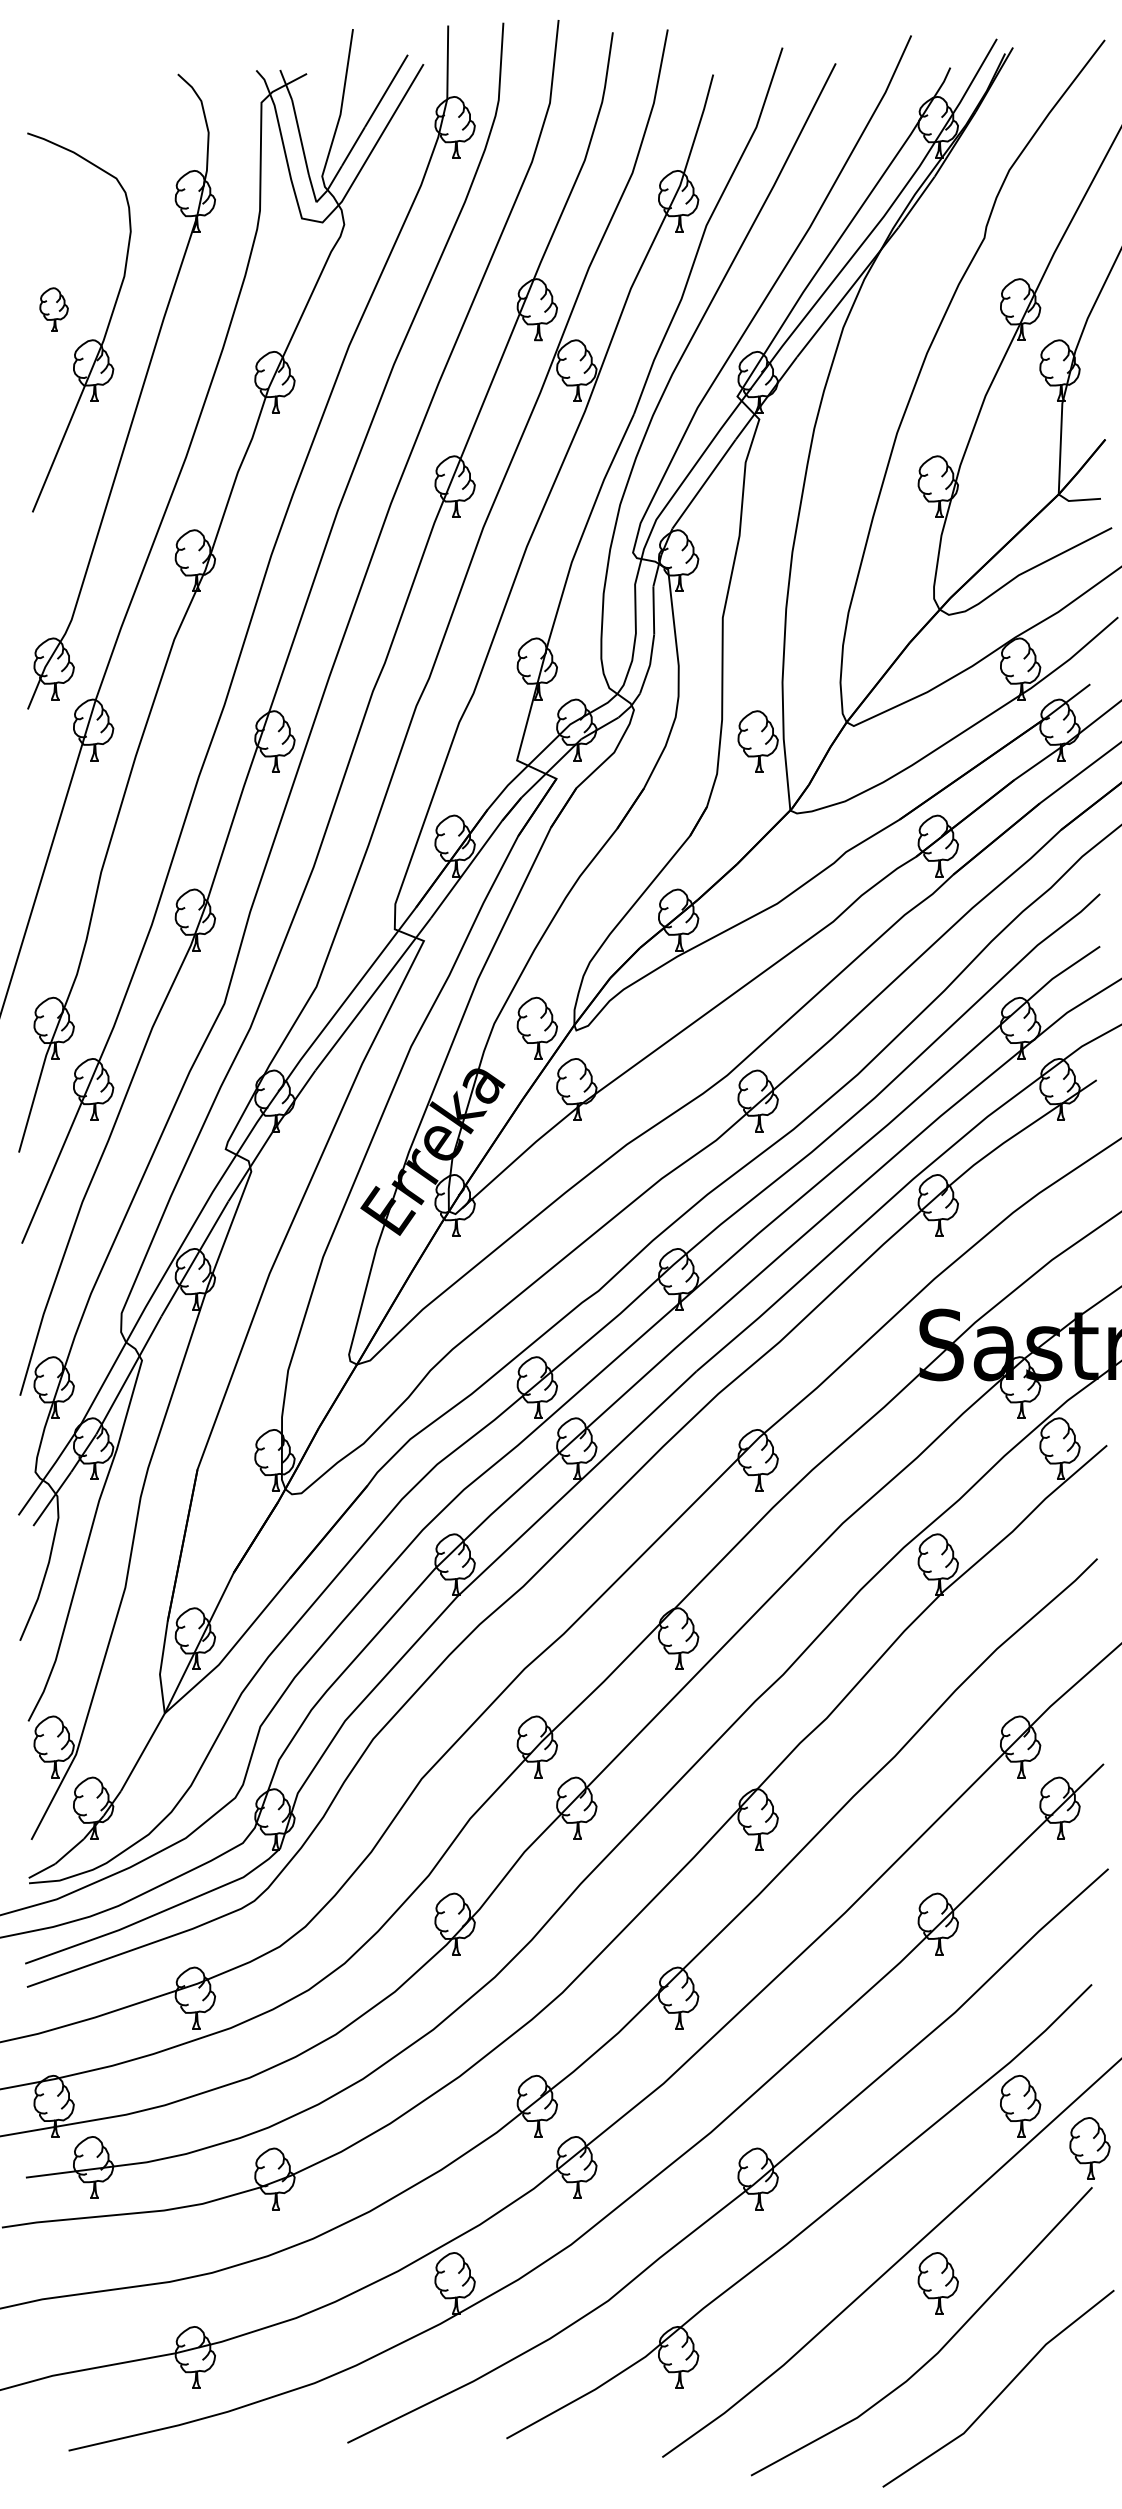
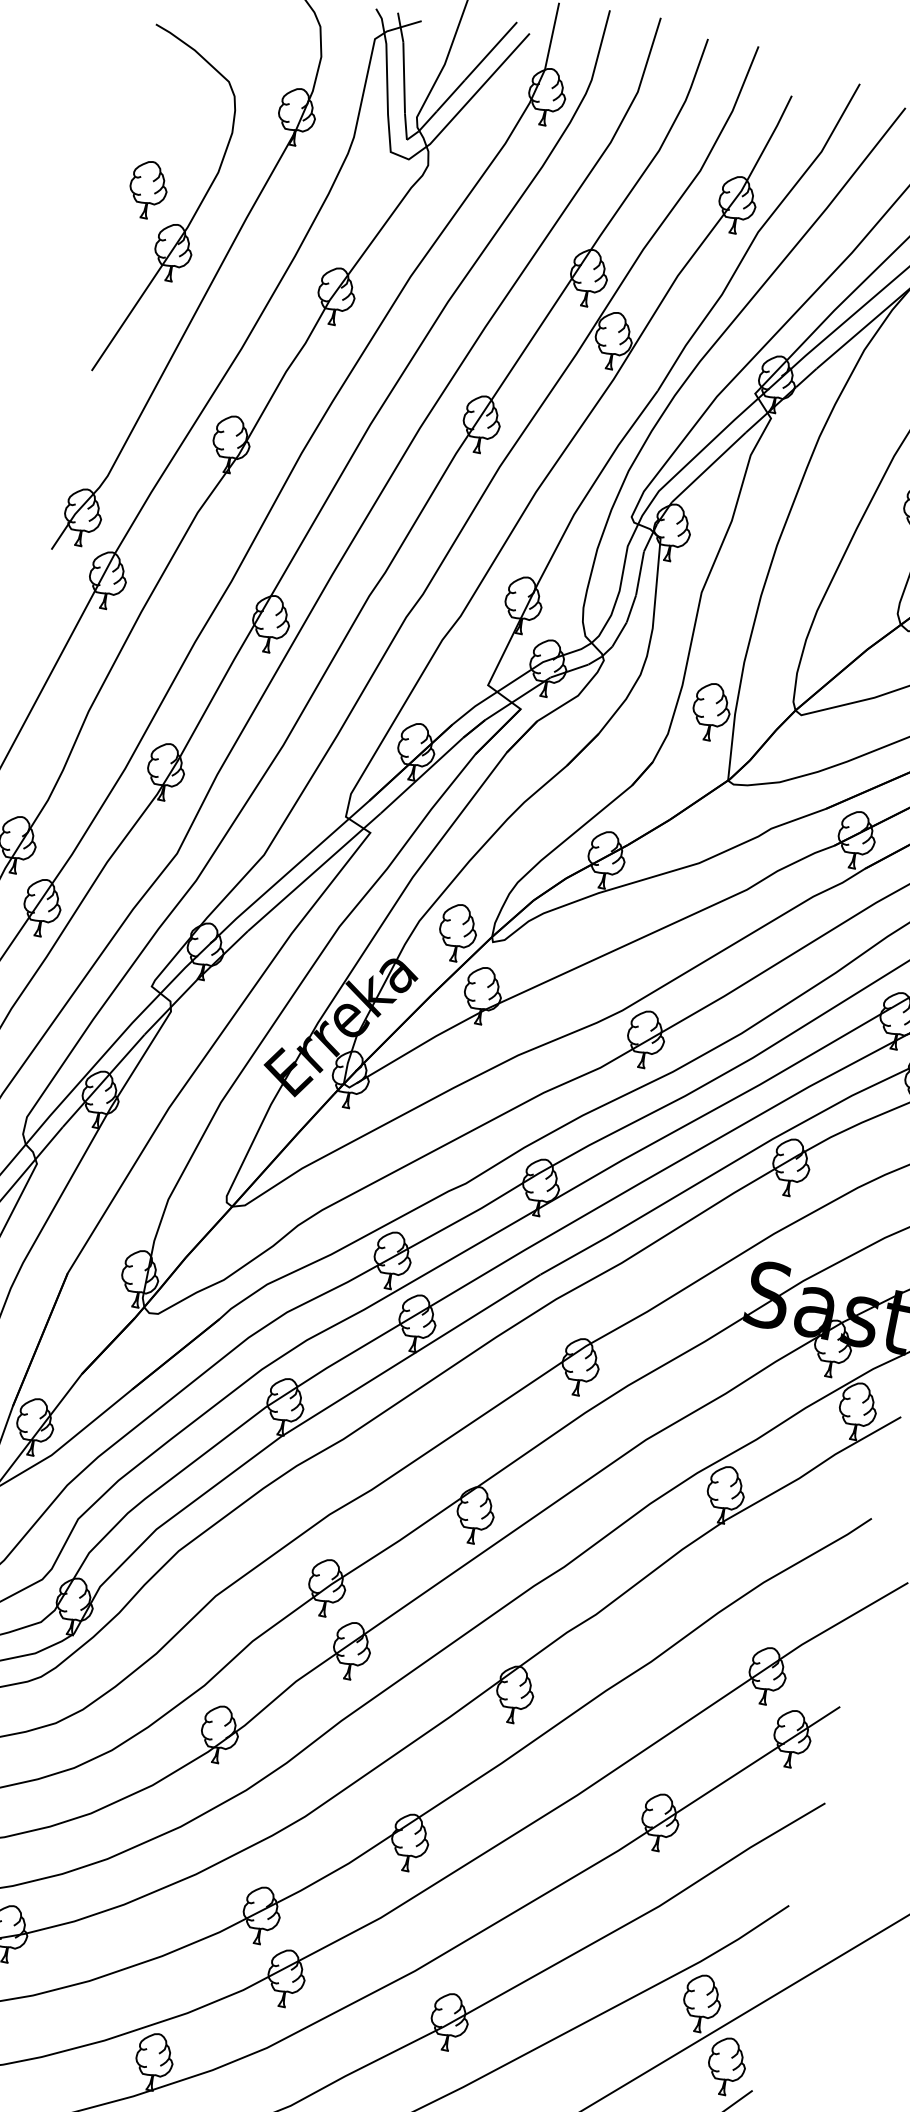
part: (53, 309) -> (147, 189), size x1.43
part: (1089, 2148) -> (726, 2066), moved

